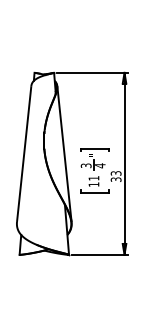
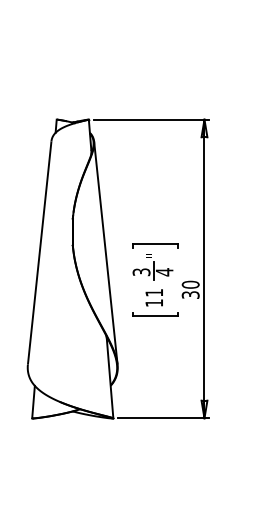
text: (115, 173) -> (189, 284), 33 -> 30

